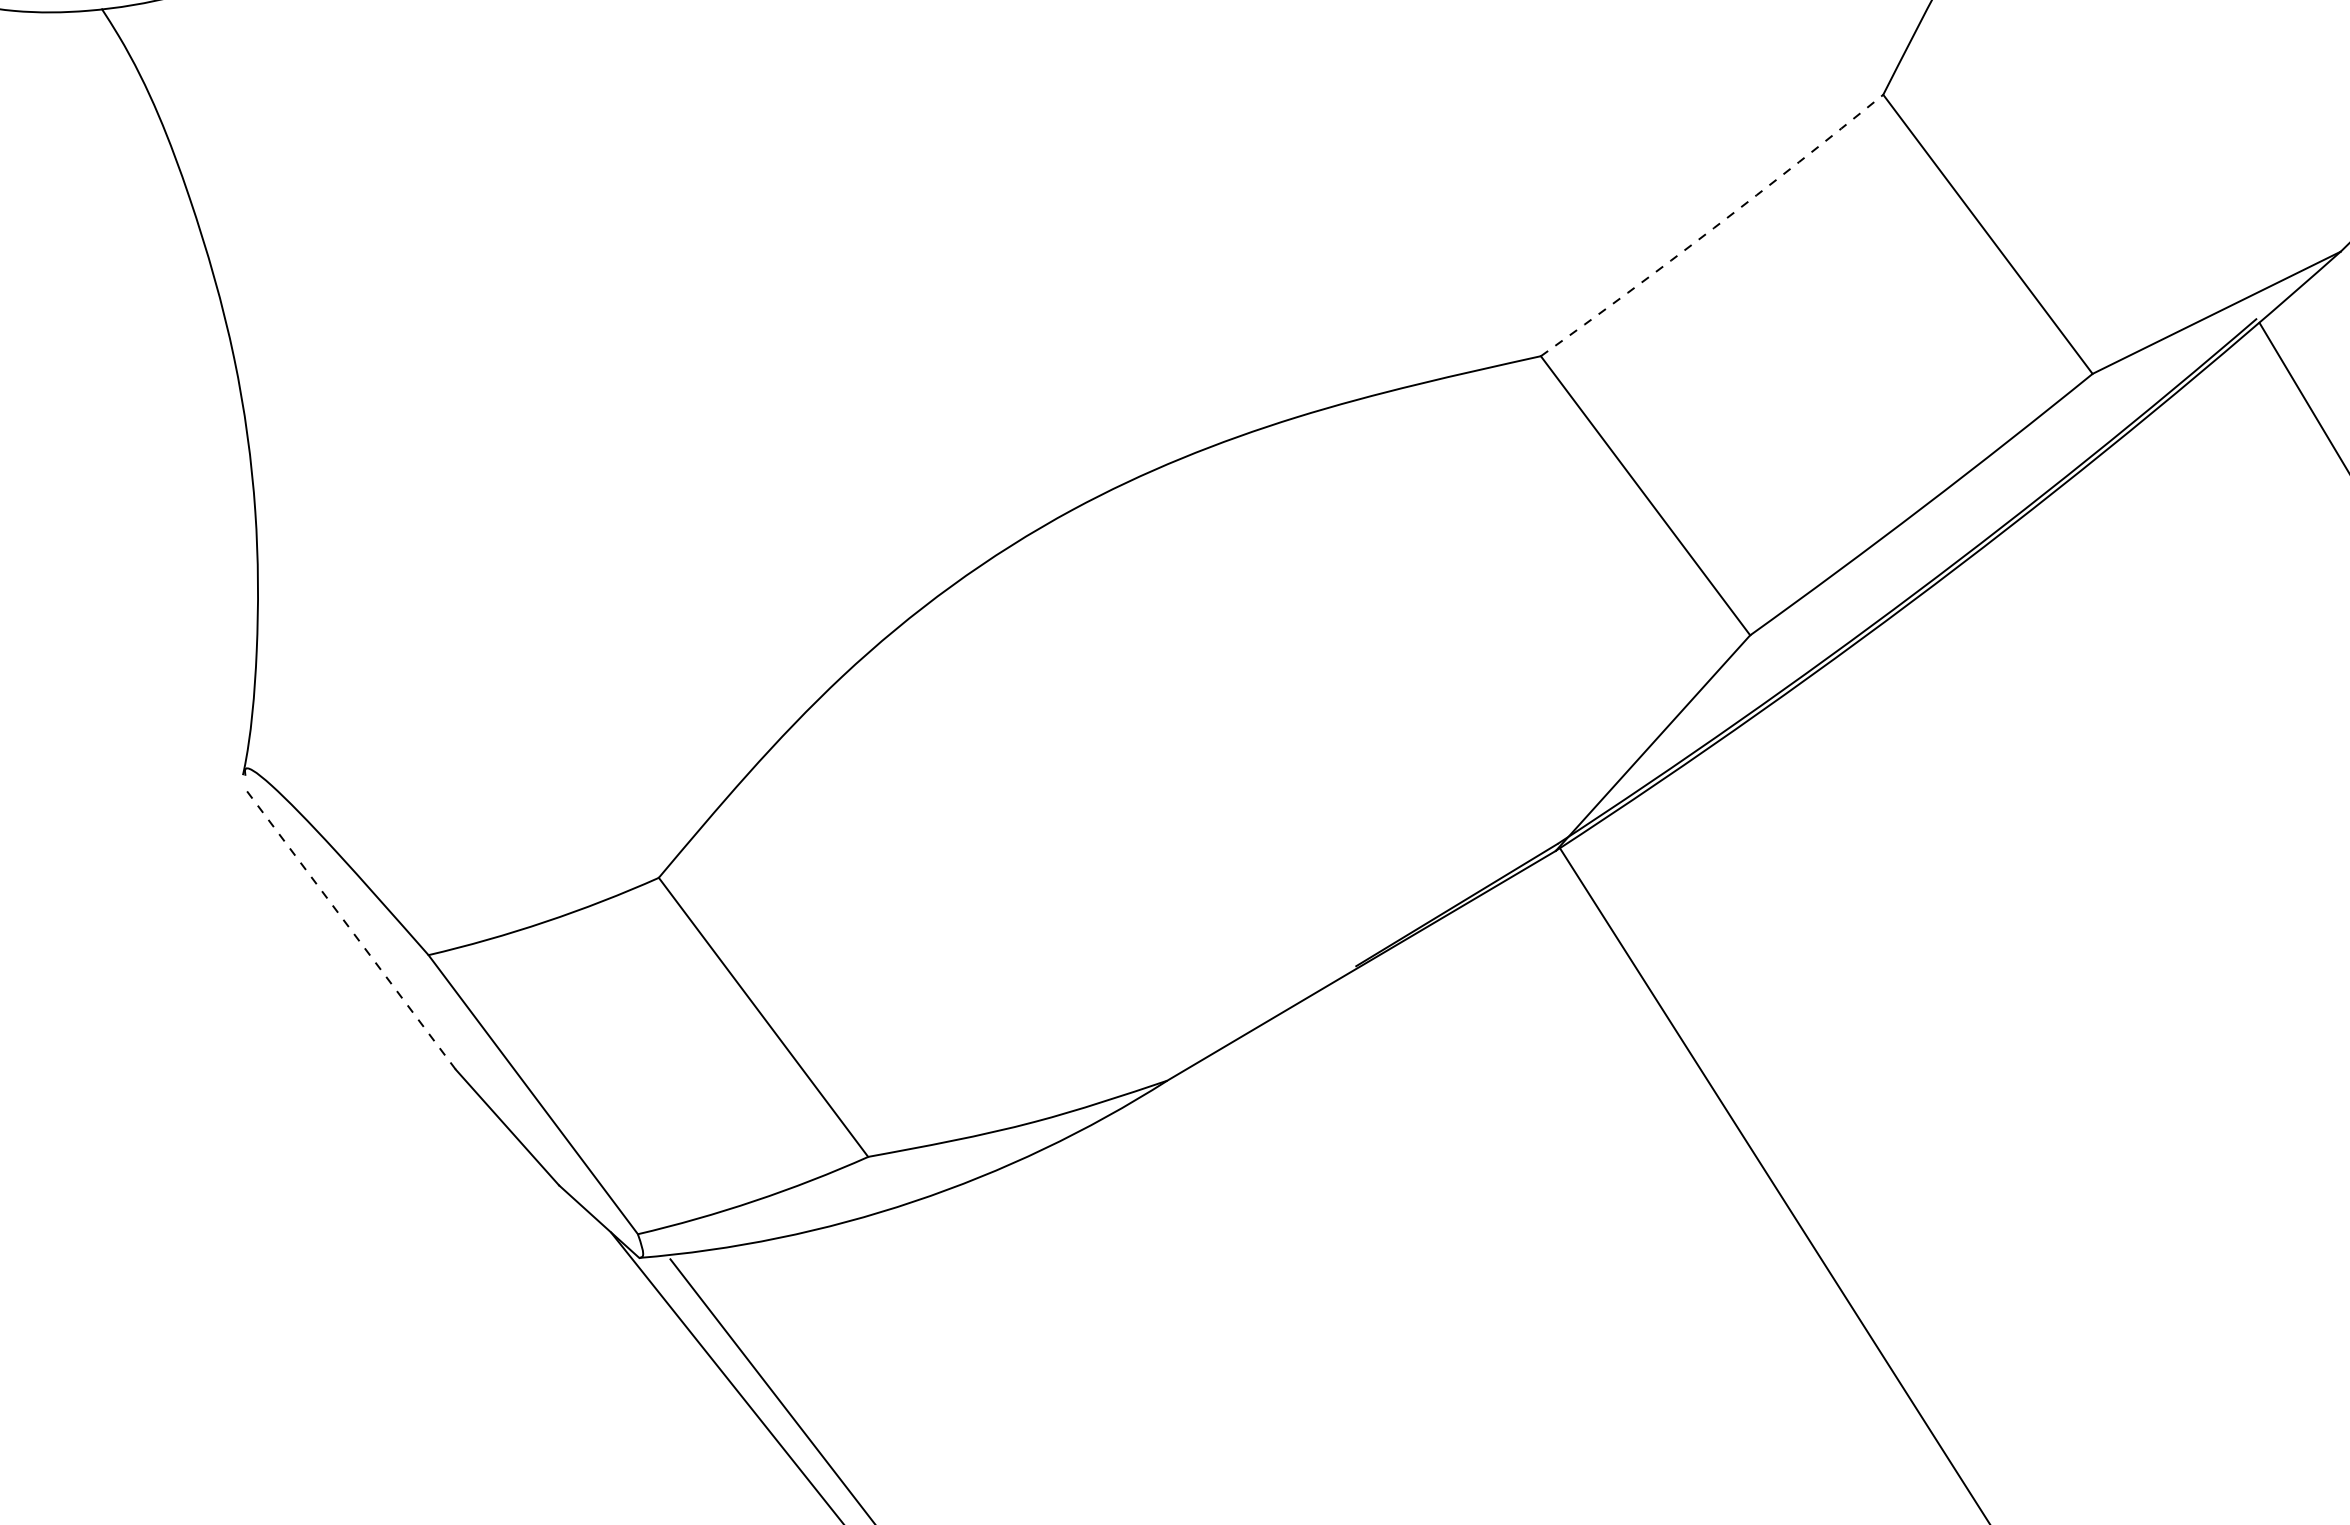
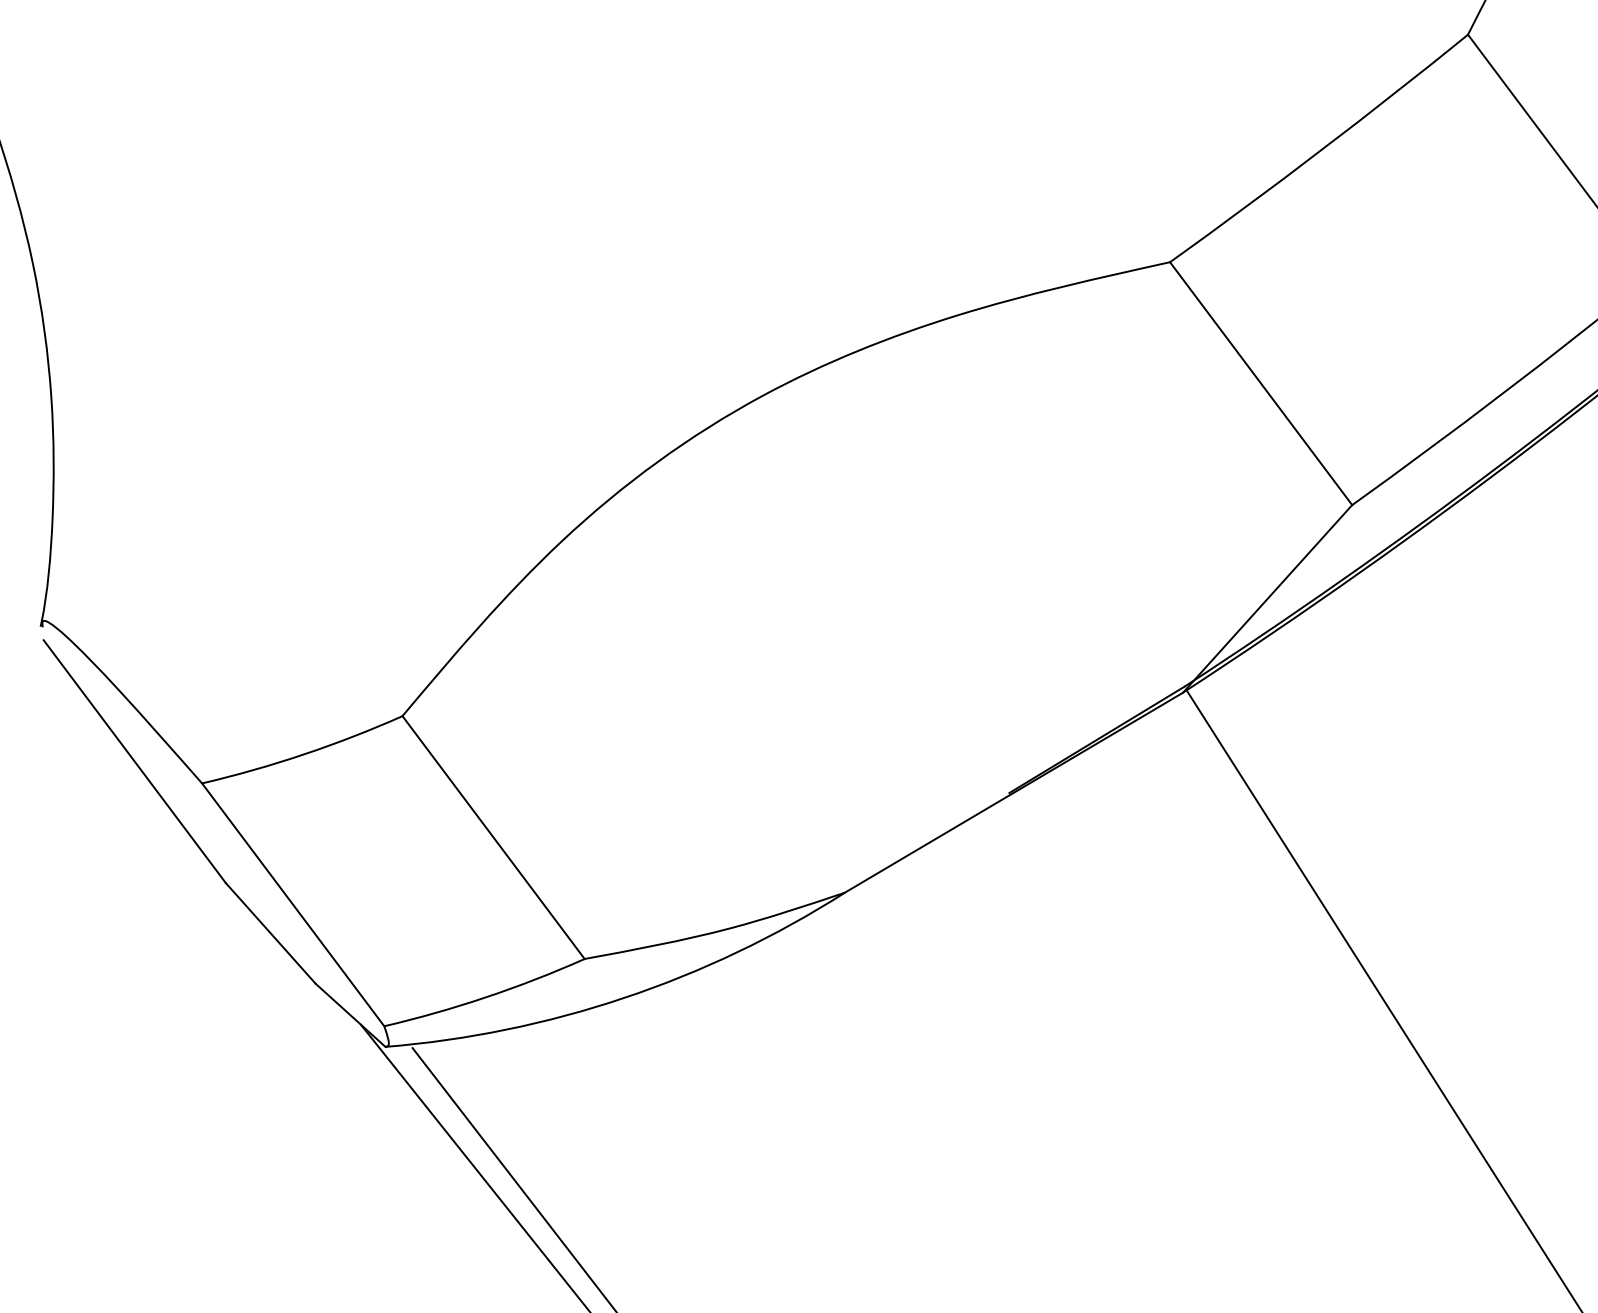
arc: (1714, 228) -> (1321, 151), dashed -> solid
line: (350, 929) -> (134, 761), dashed -> solid

